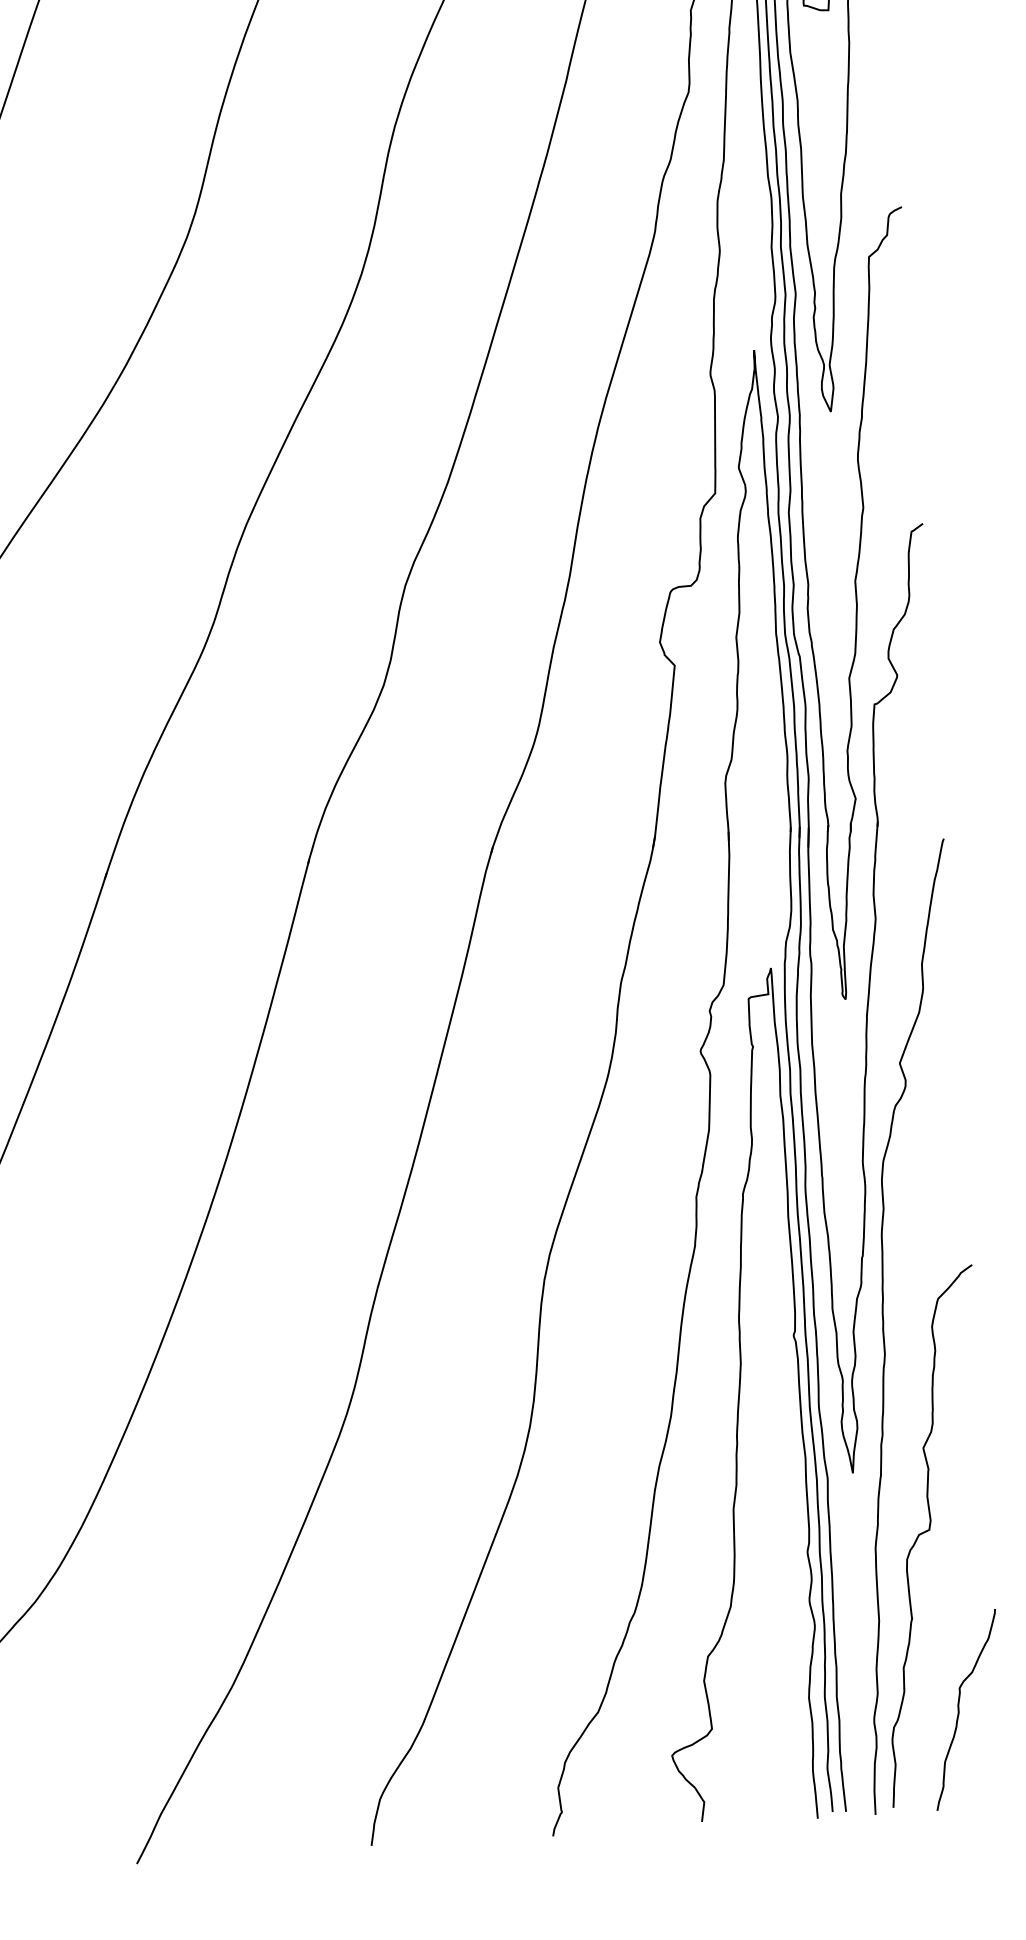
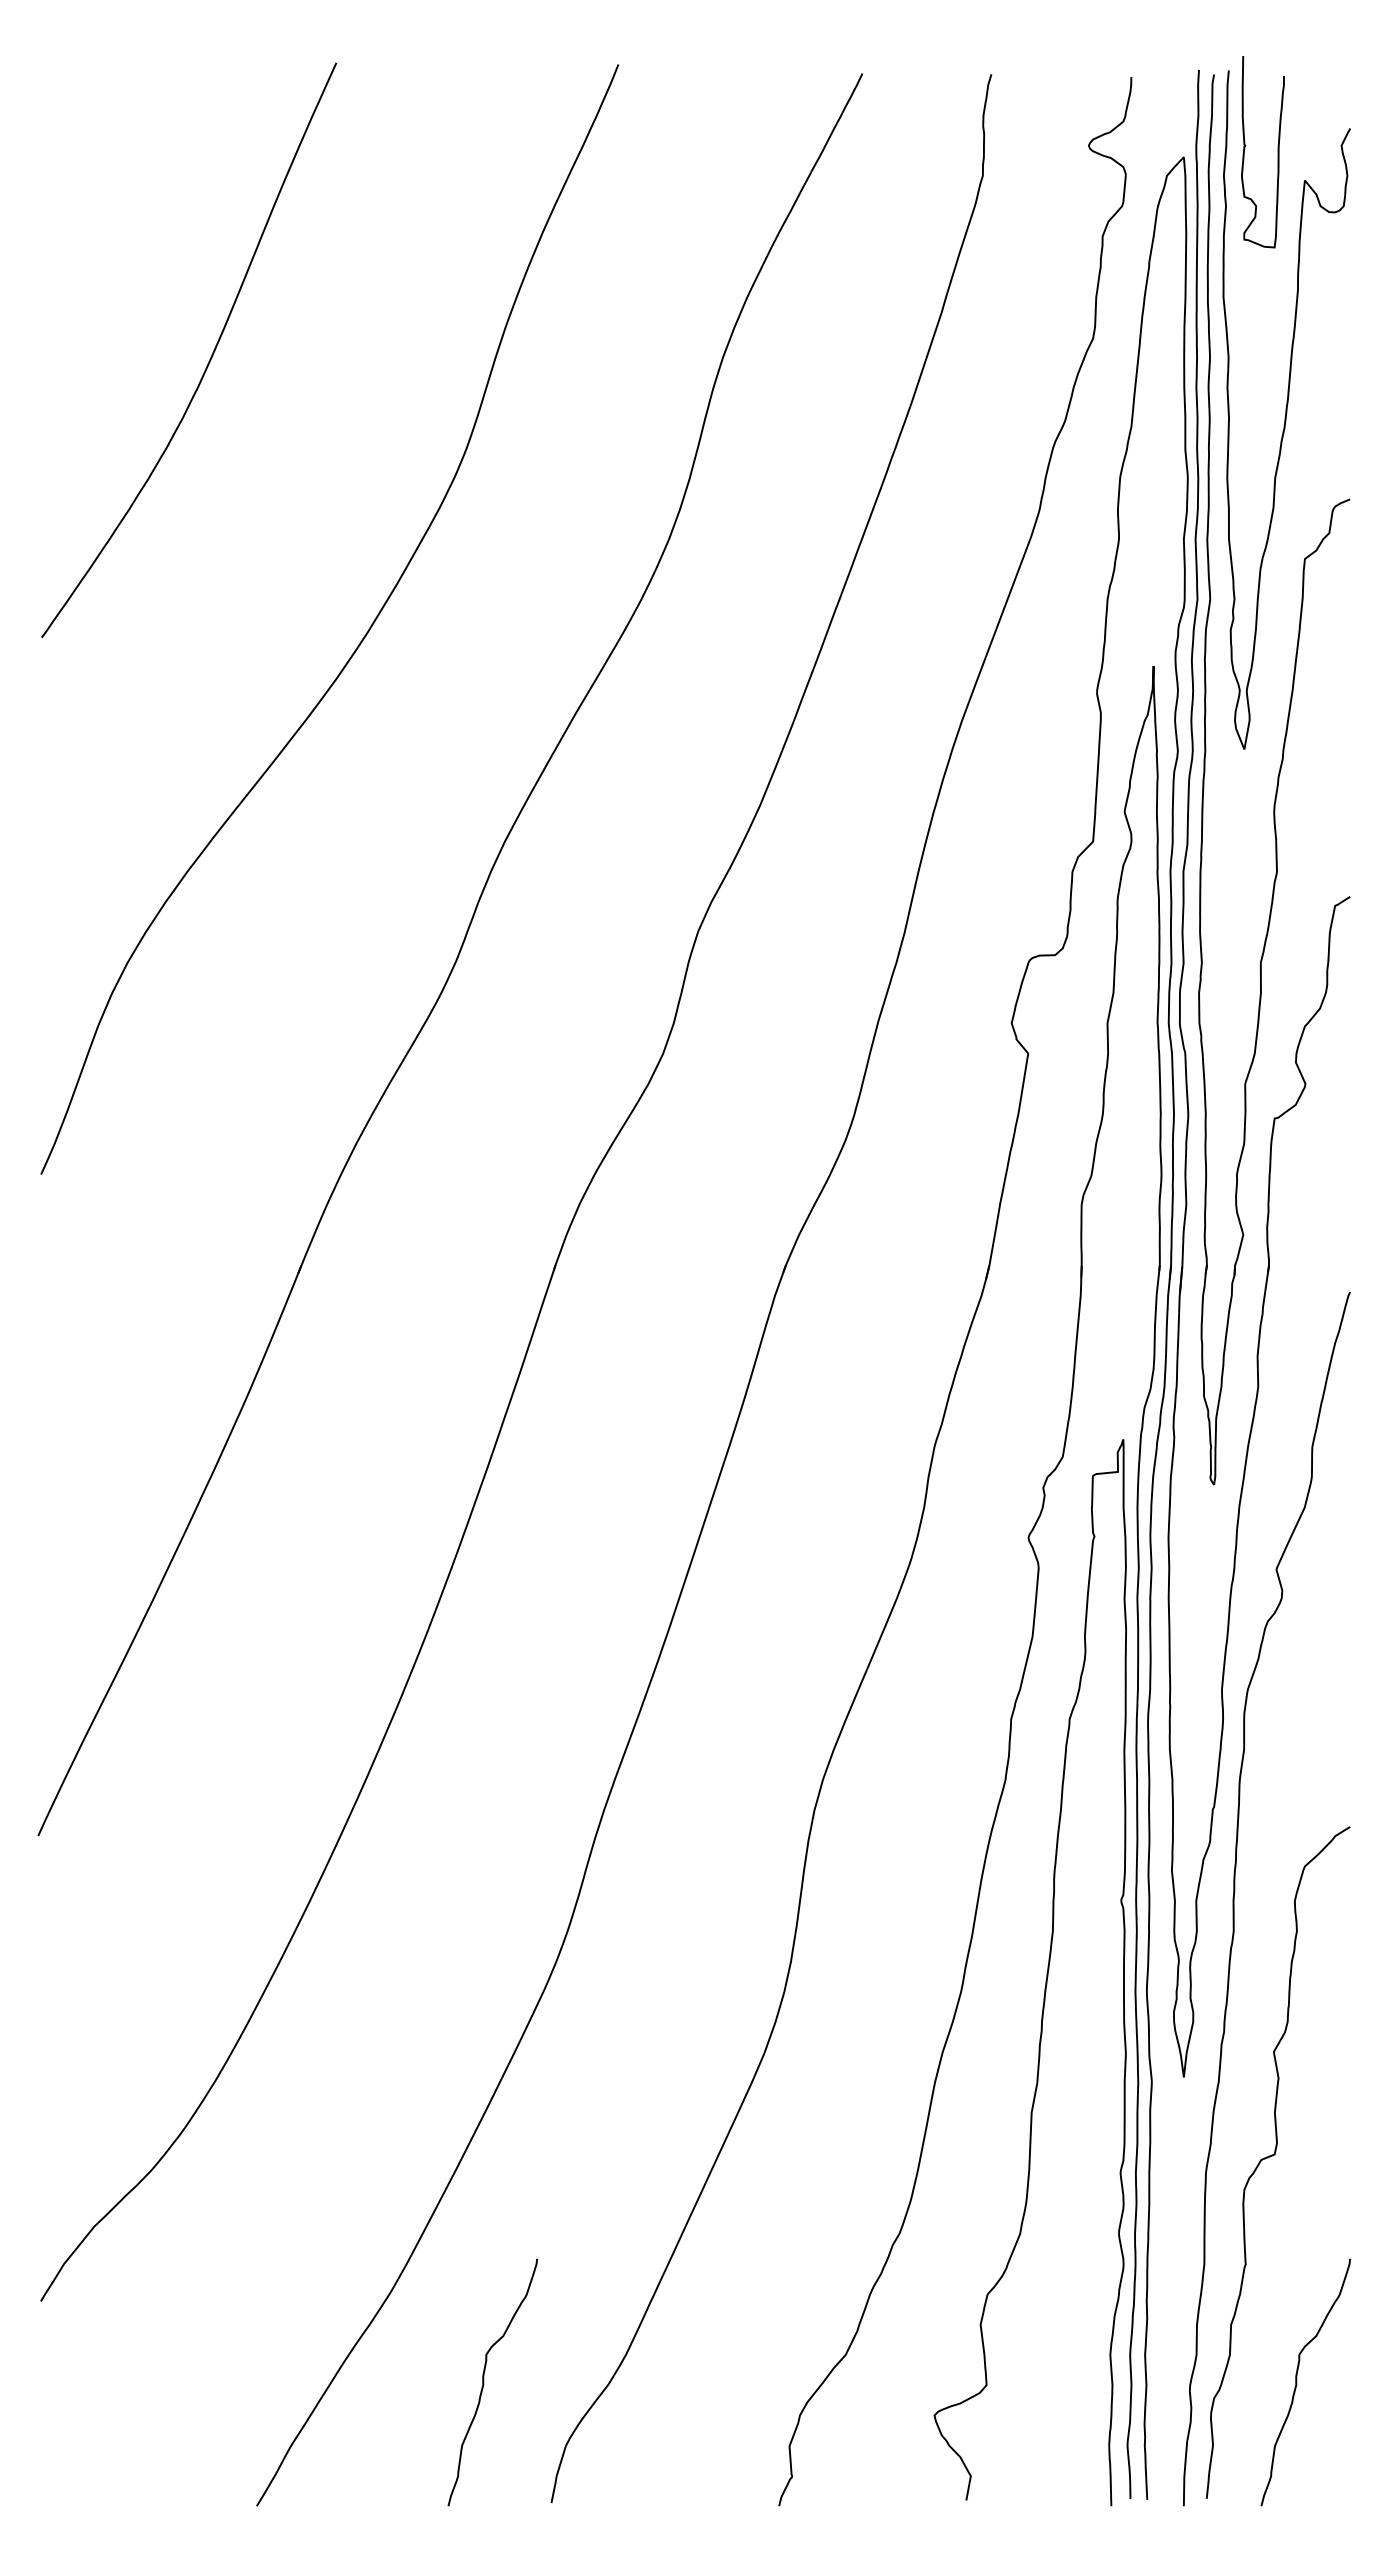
curve: (311, 1753) -> (484, 2382), added

